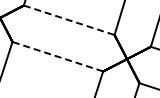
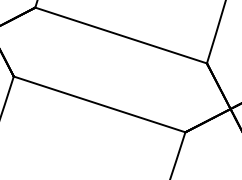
line: (69, 20) -> (121, 35), dashed -> solid
line: (57, 56) -> (98, 104), dashed -> solid

